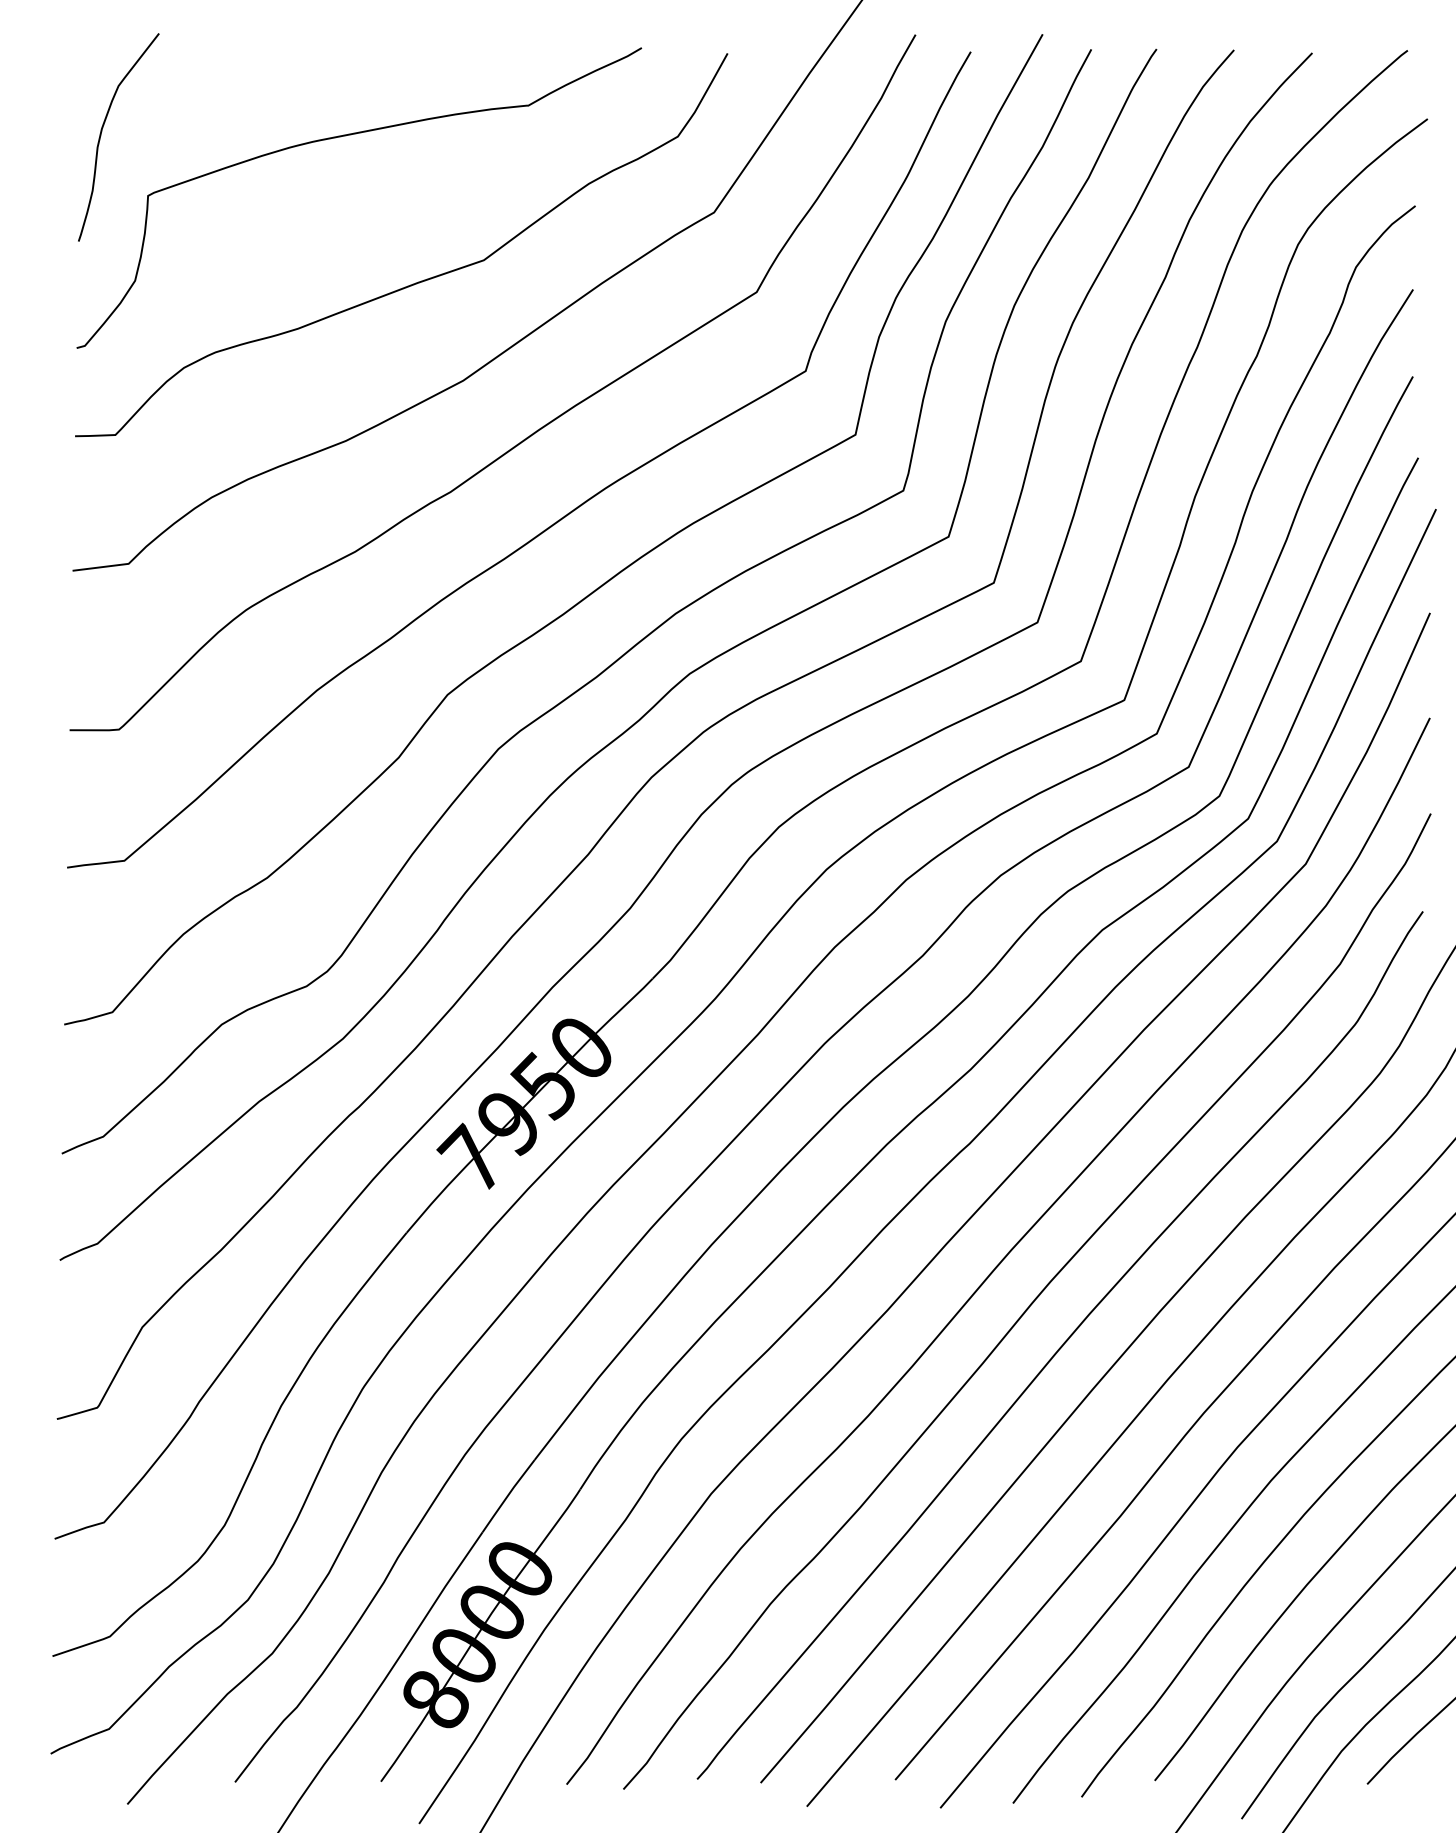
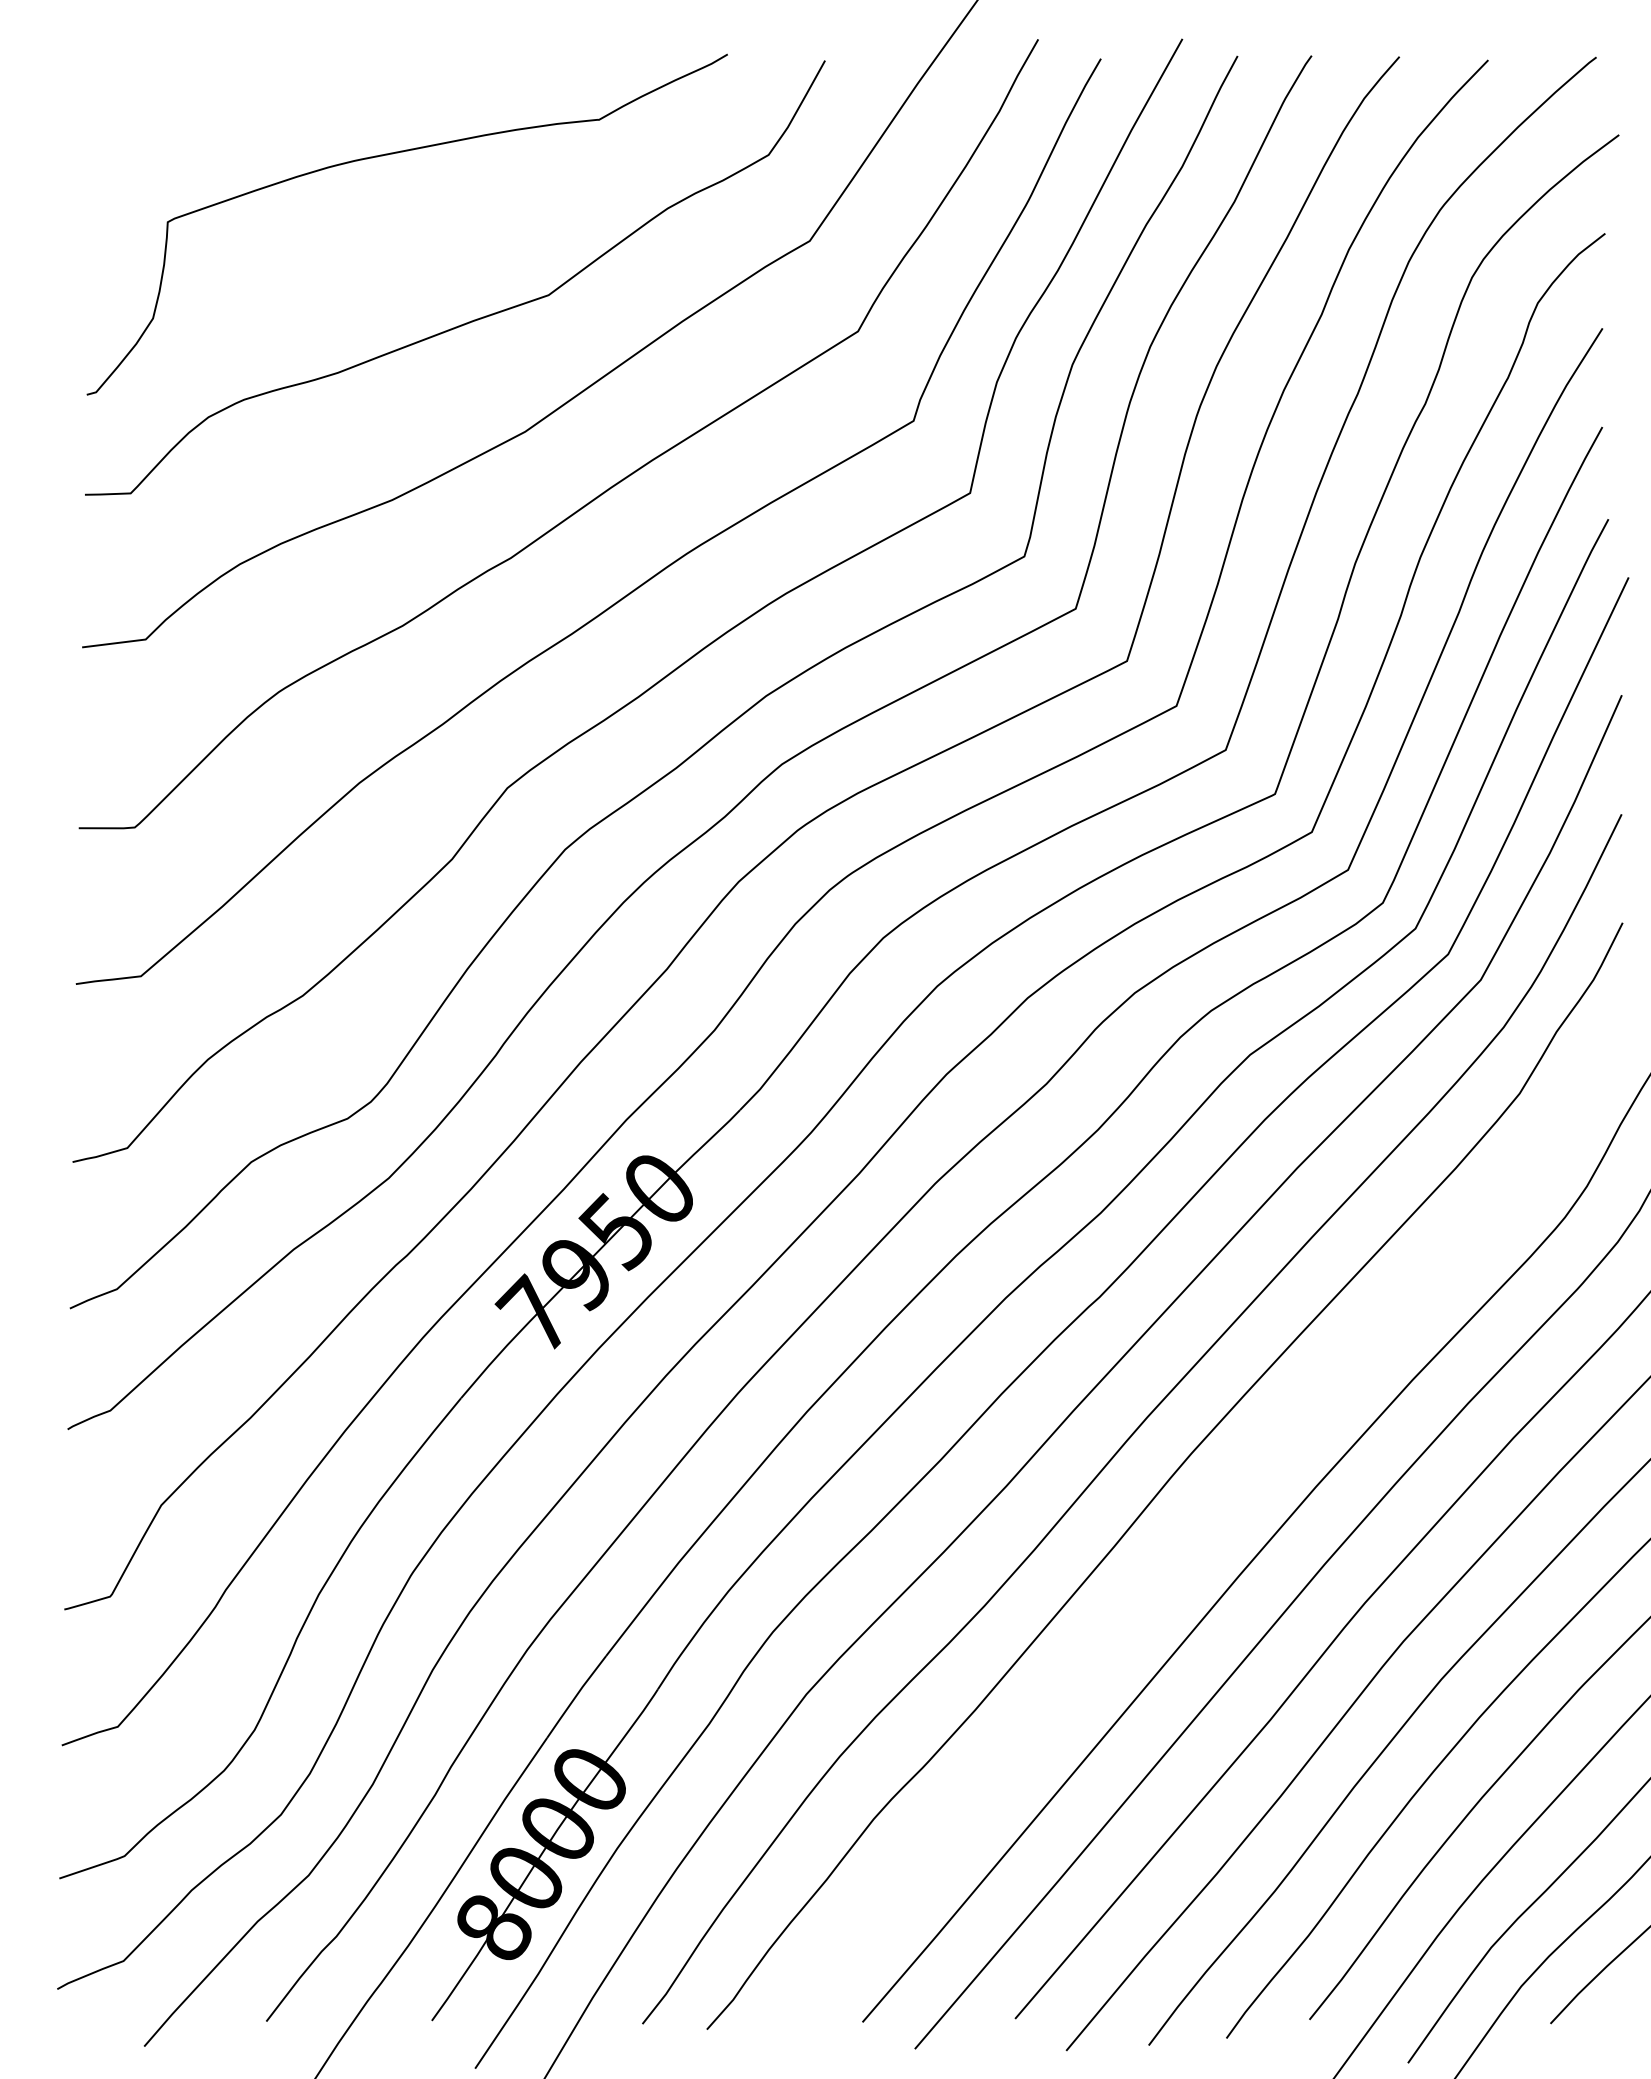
curve: (101, 136) -> (114, 154), removed
curve: (1060, 1346) -> (1202, 1527), removed

